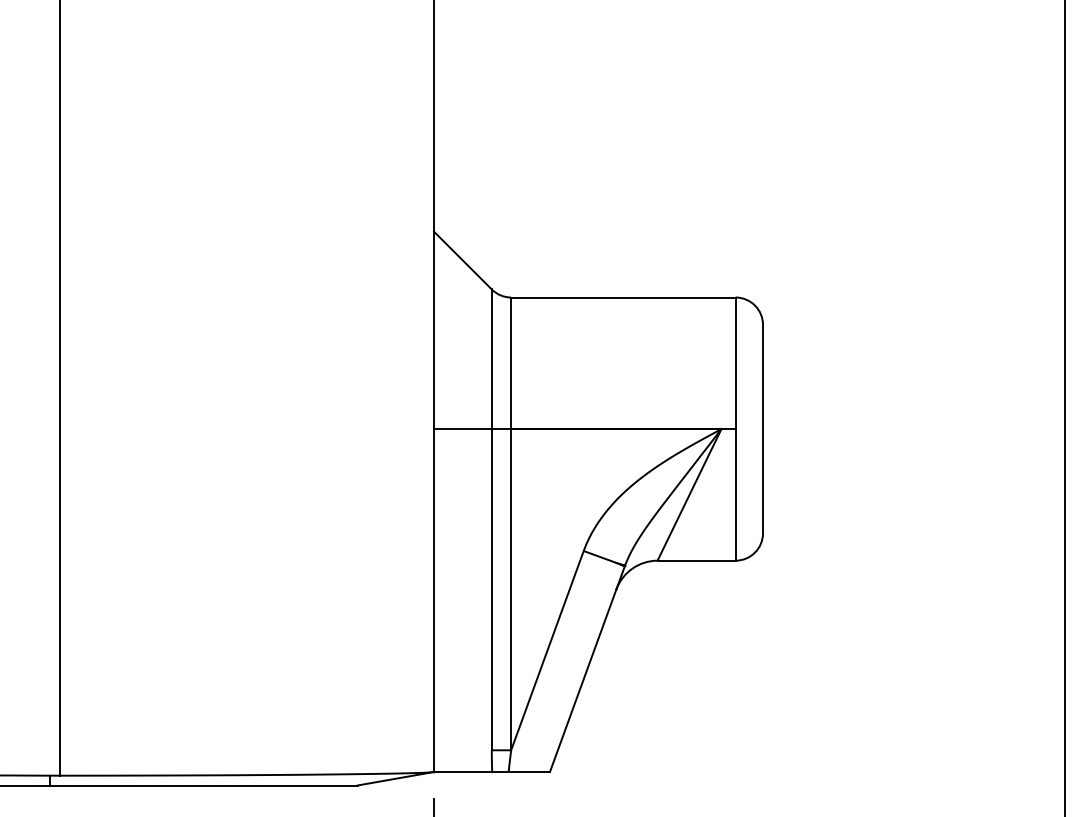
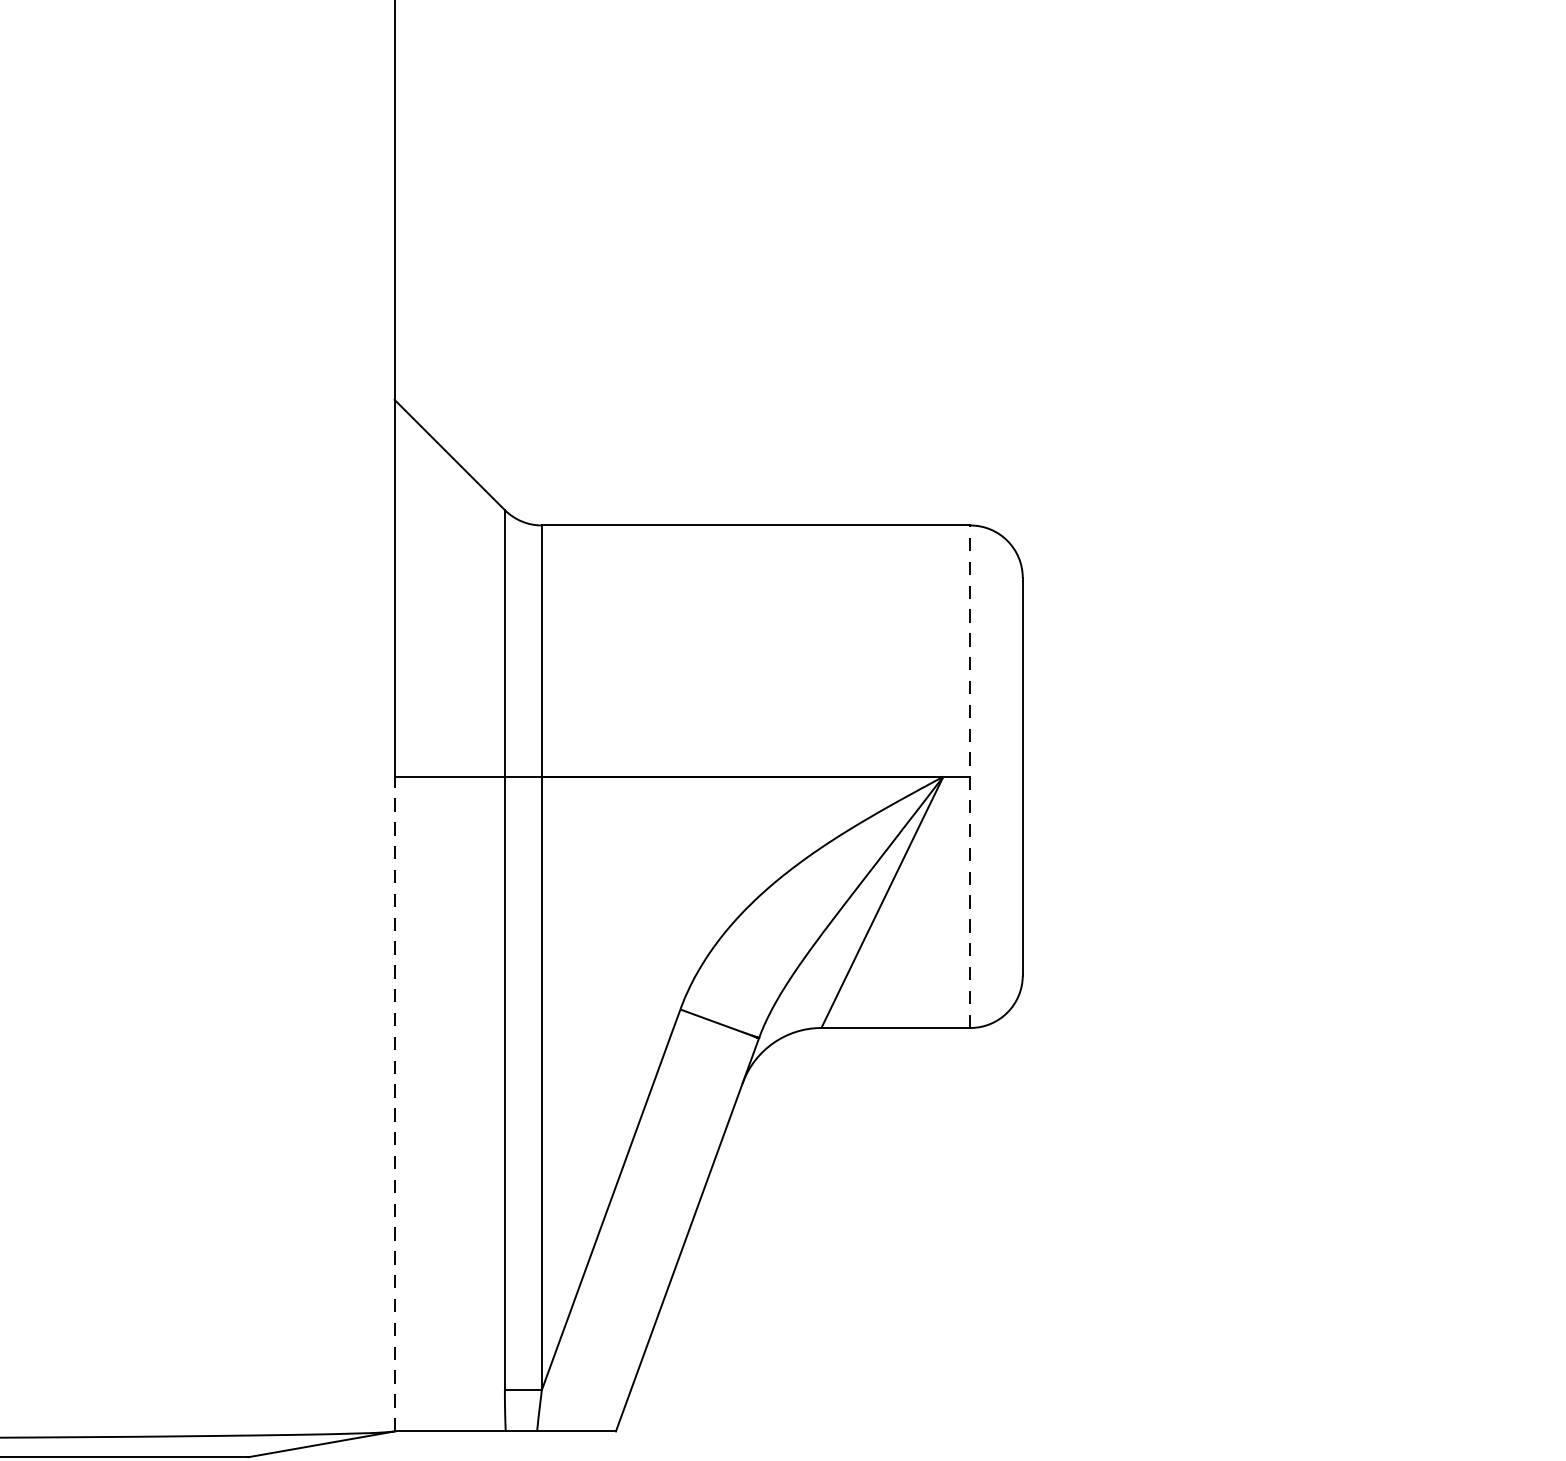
line: (735, 429) -> (970, 777), solid -> dashed
line: (434, 600) -> (395, 1103), solid -> dashed

